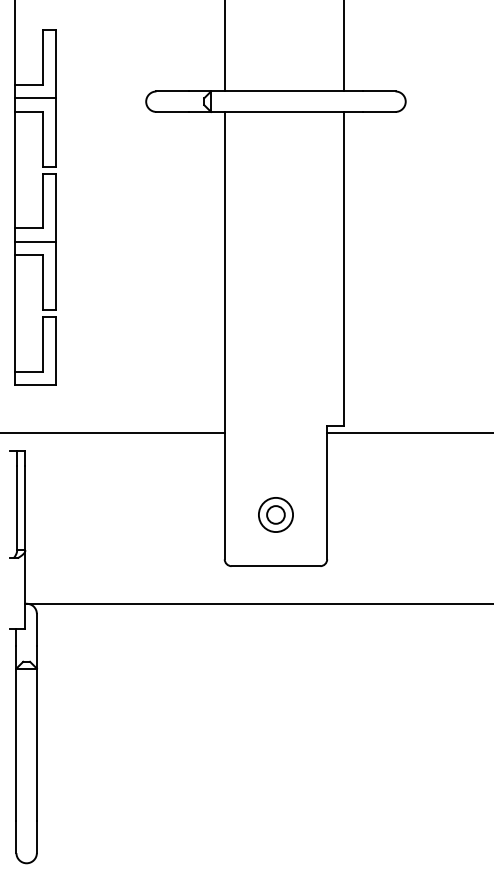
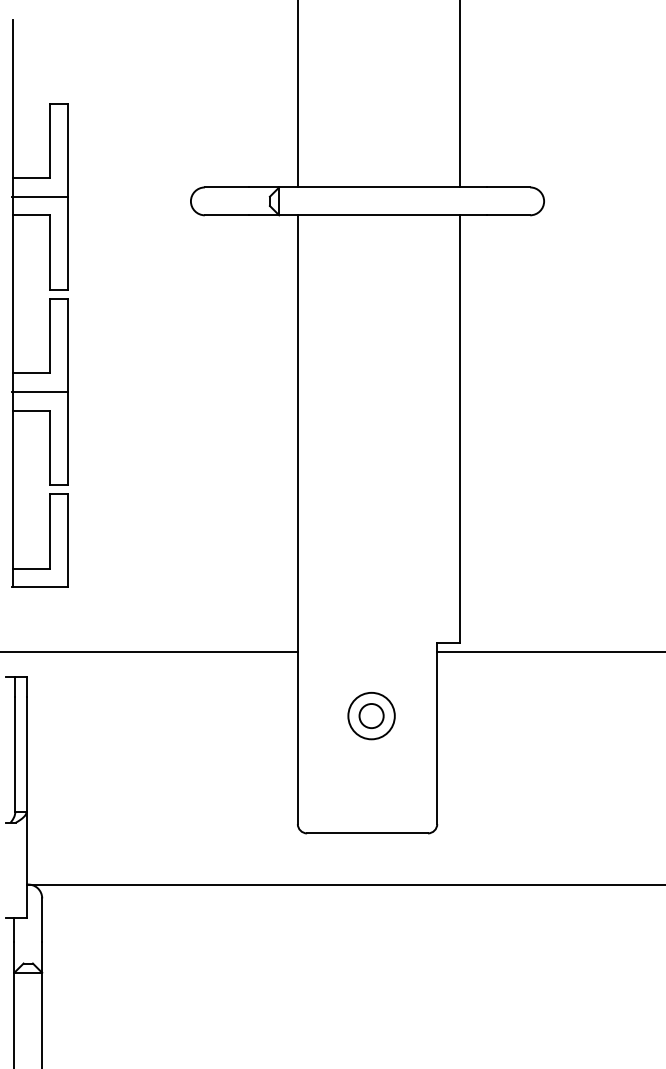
part: (275, 514) -> (370, 715), moved

